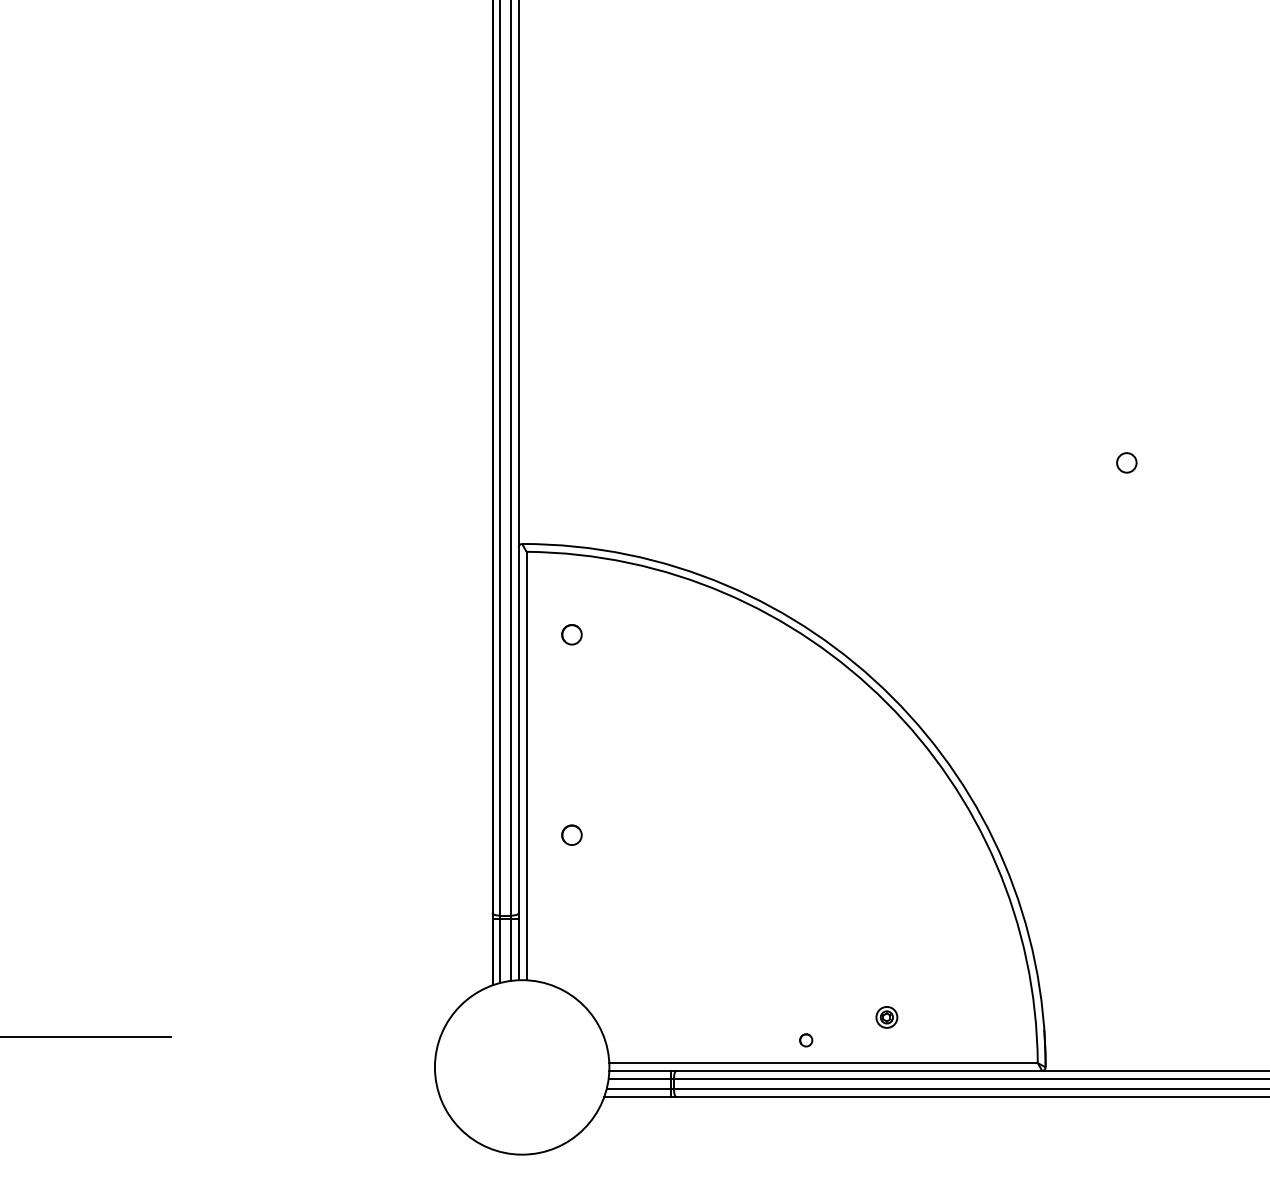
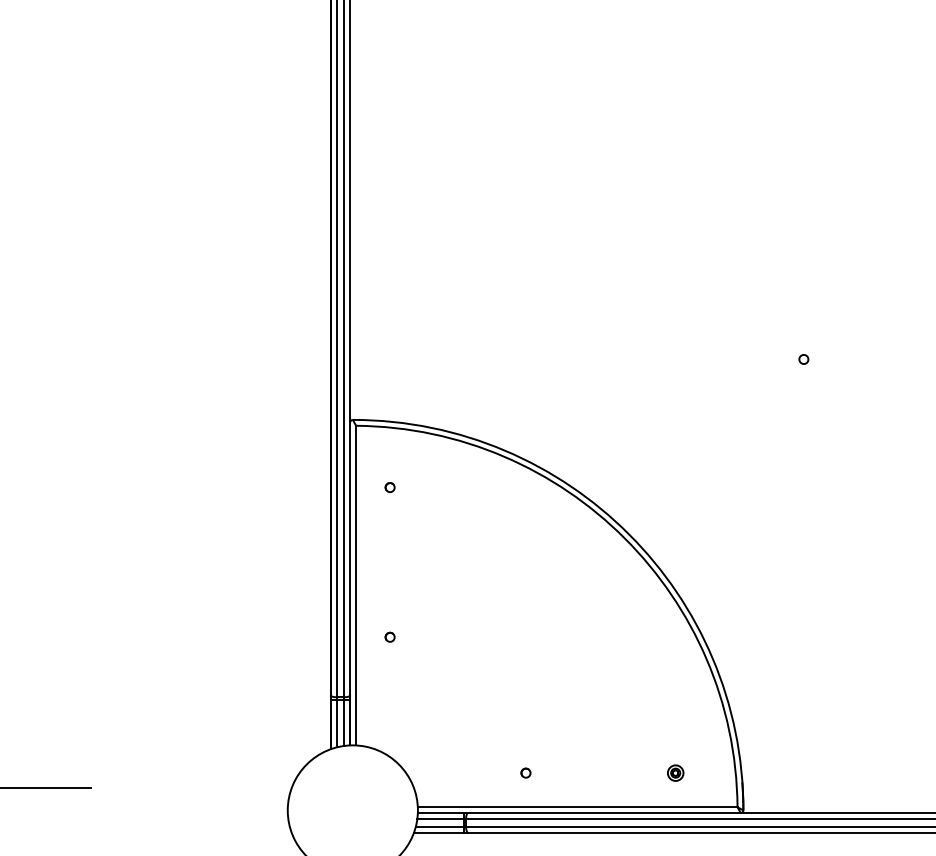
circle: (1126, 462) -> (803, 359), size x0.62
circle: (572, 634) -> (390, 487), size x0.62
circle: (572, 835) -> (390, 637), size x0.62
part: (886, 1017) -> (675, 773), moved
circle: (806, 1040) -> (526, 773), moved

